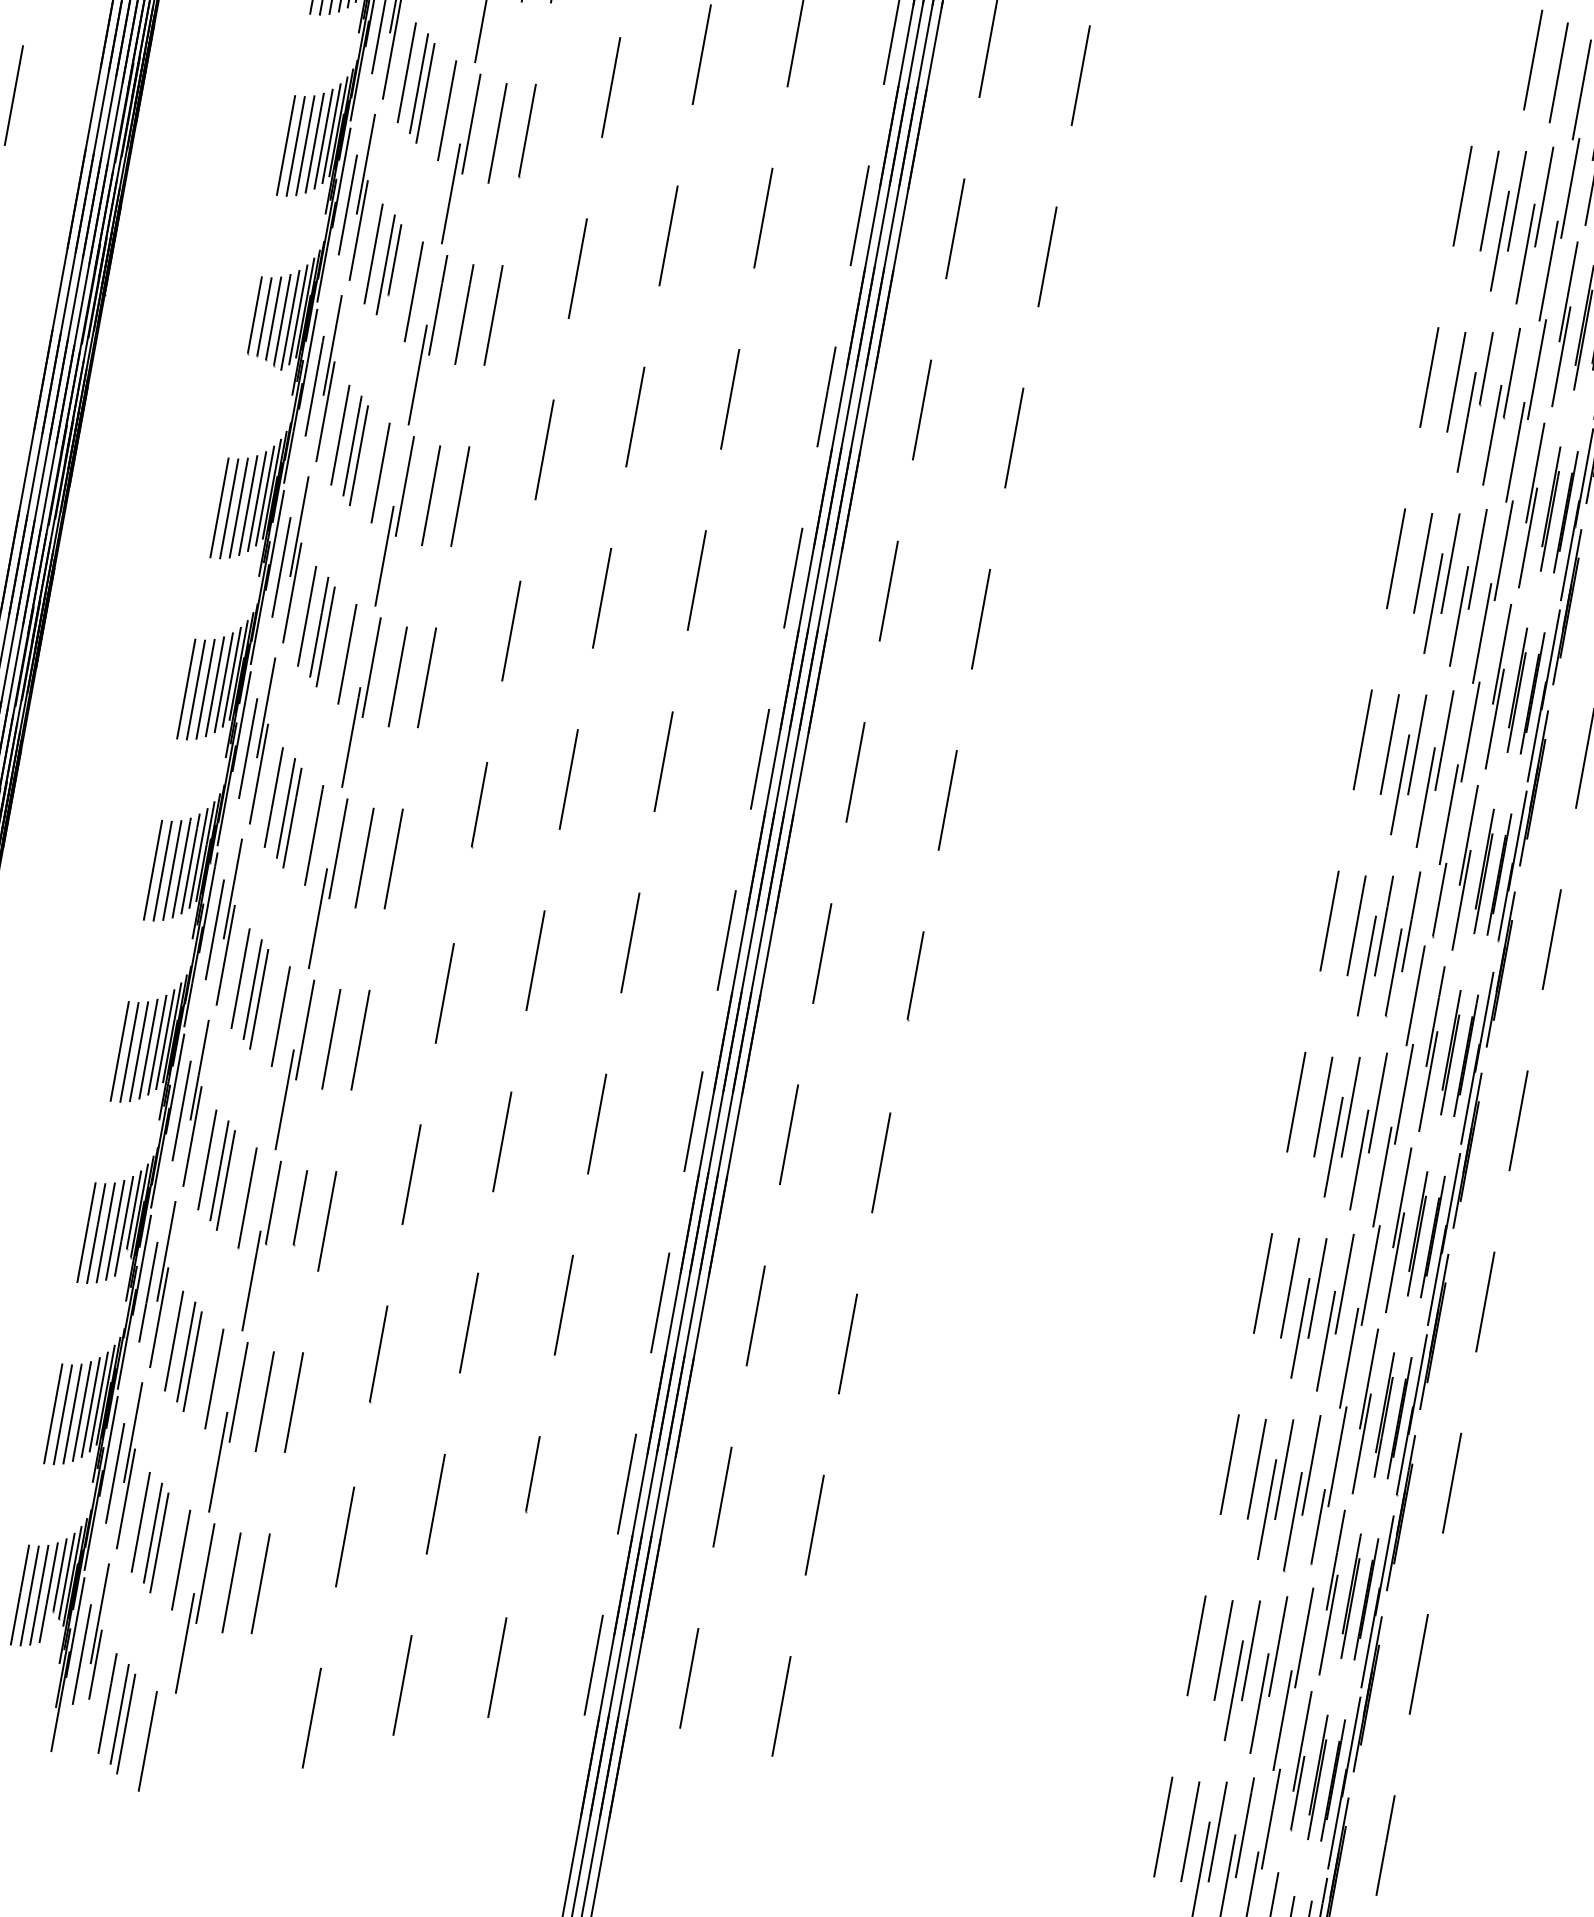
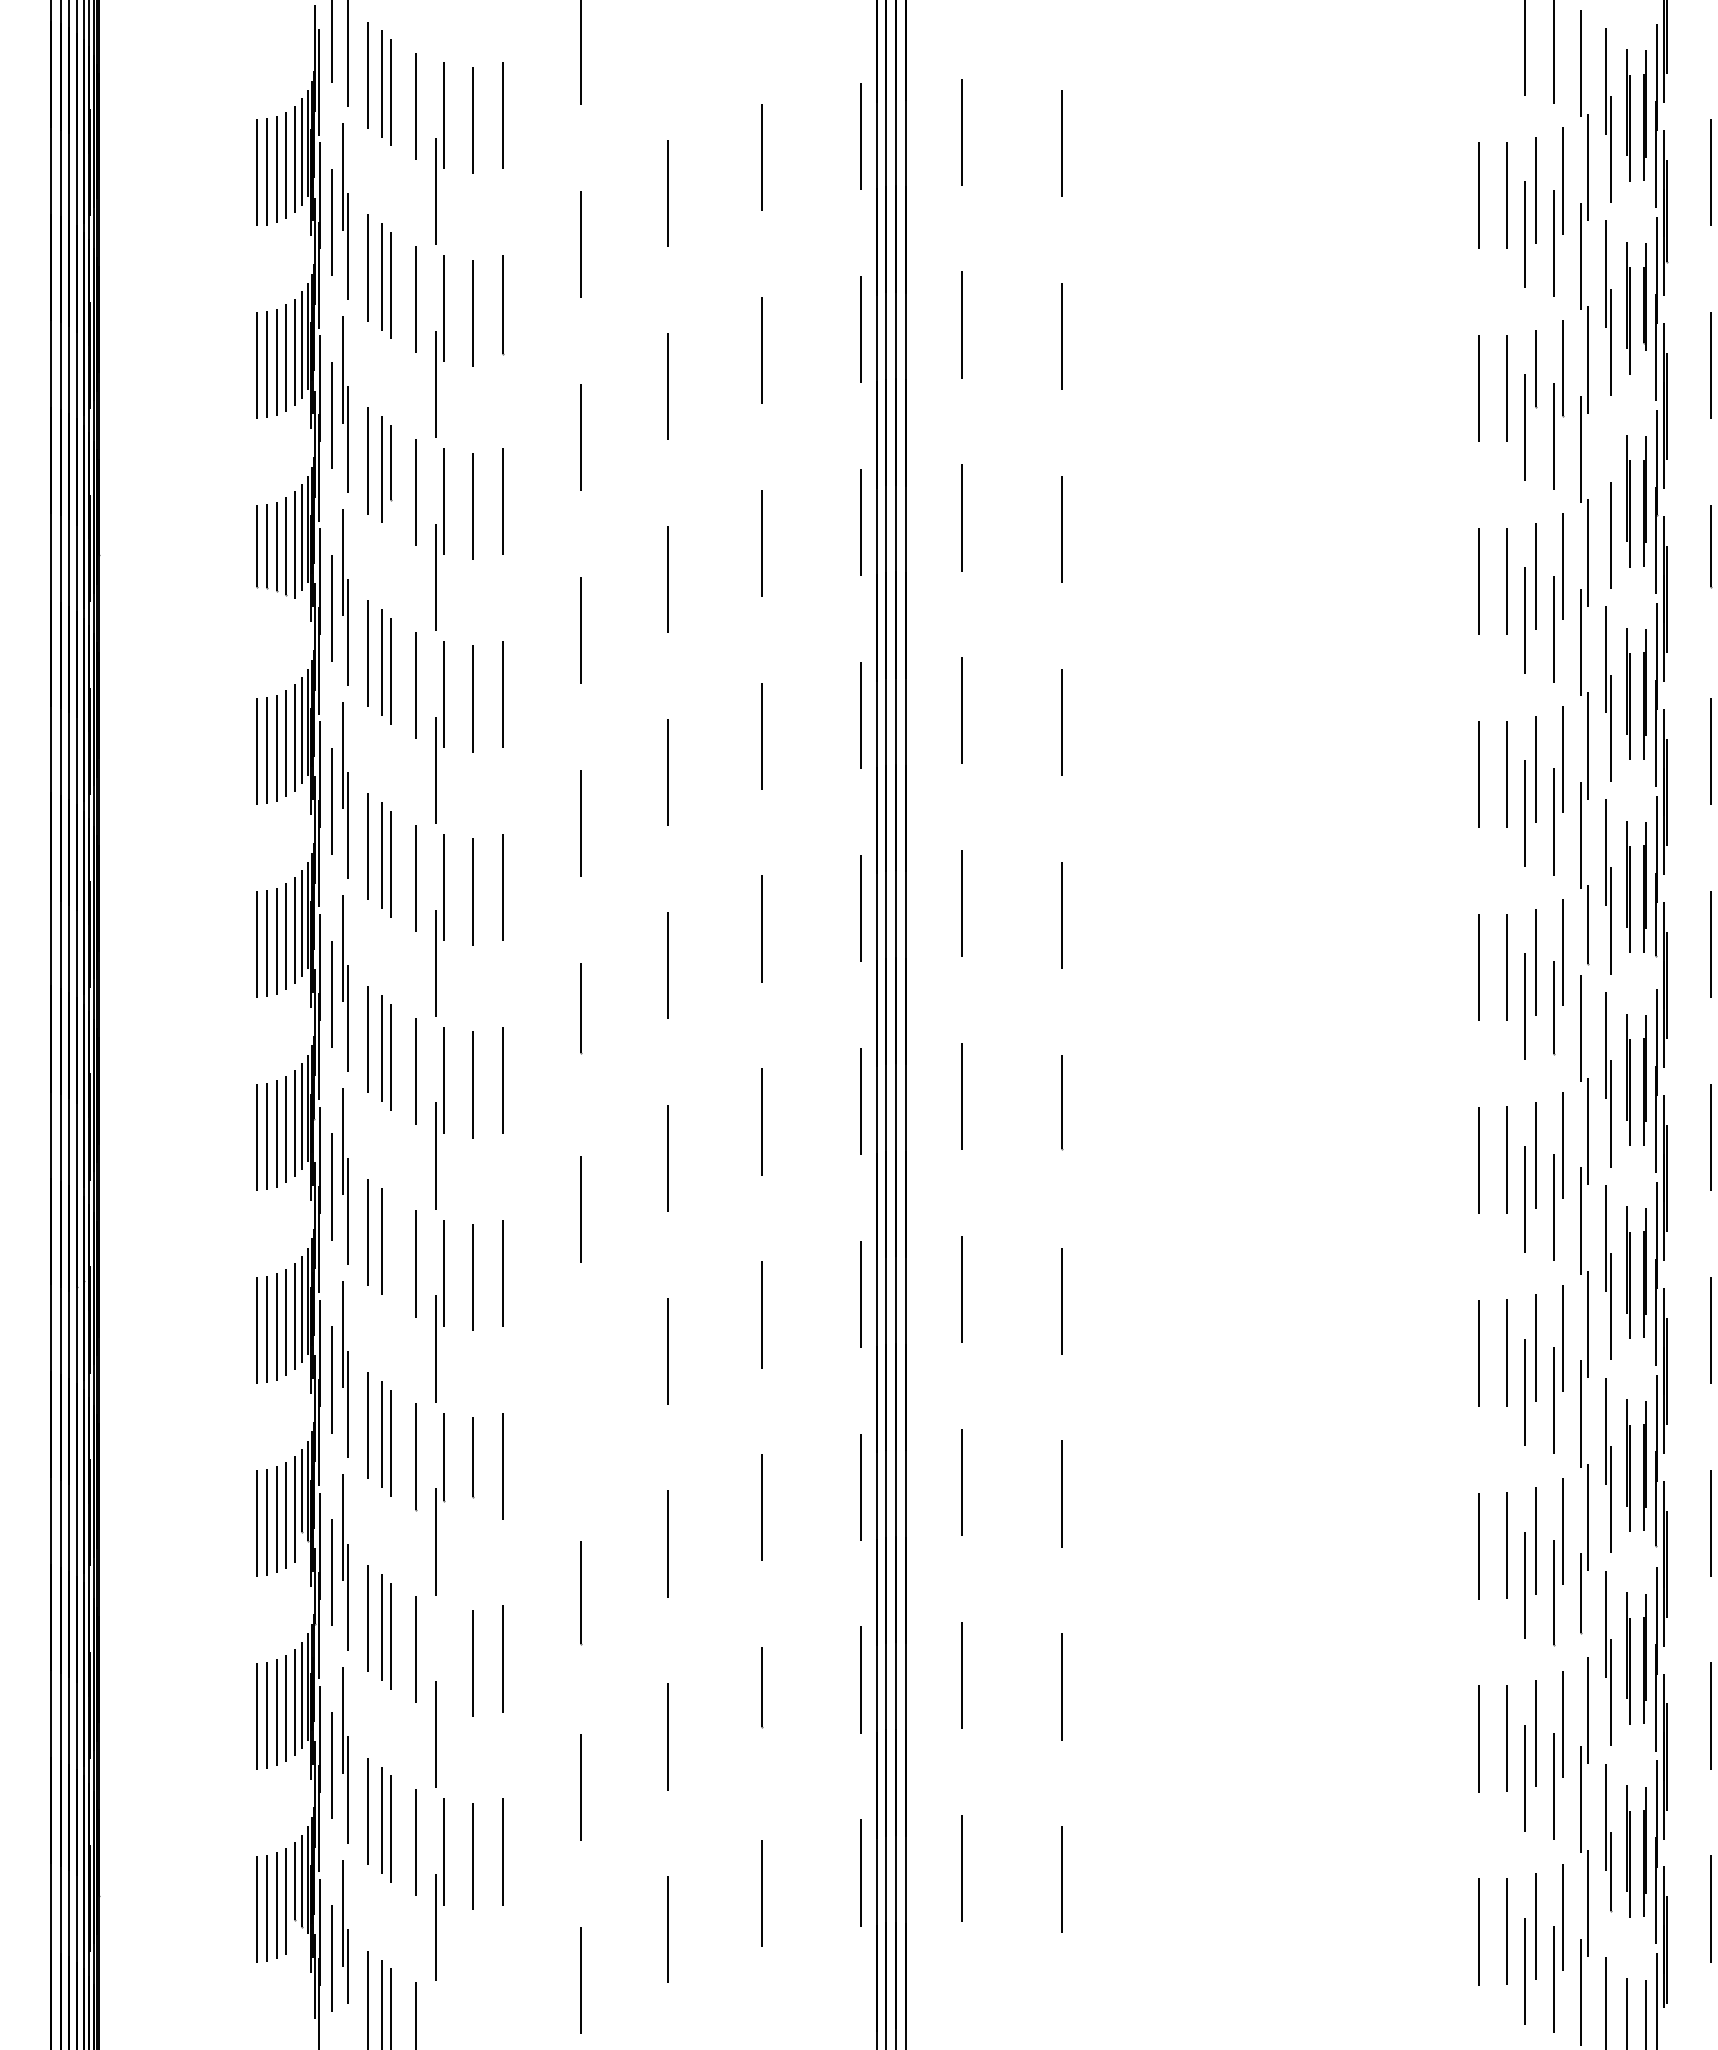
line: (1535, 472) -> (1605, 466), removed
line: (259, 998) -> (390, 1249), removed
line: (411, 1174) -> (580, 1401), removed
line: (238, 1391) -> (443, 1658), removed

